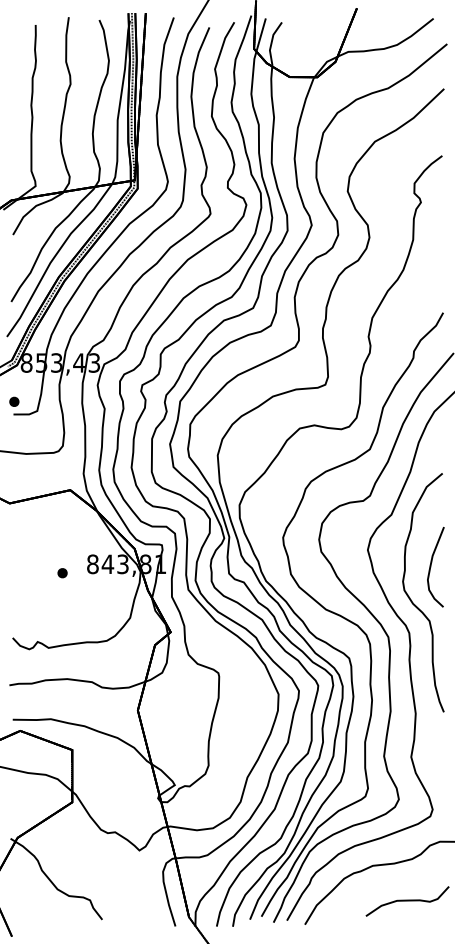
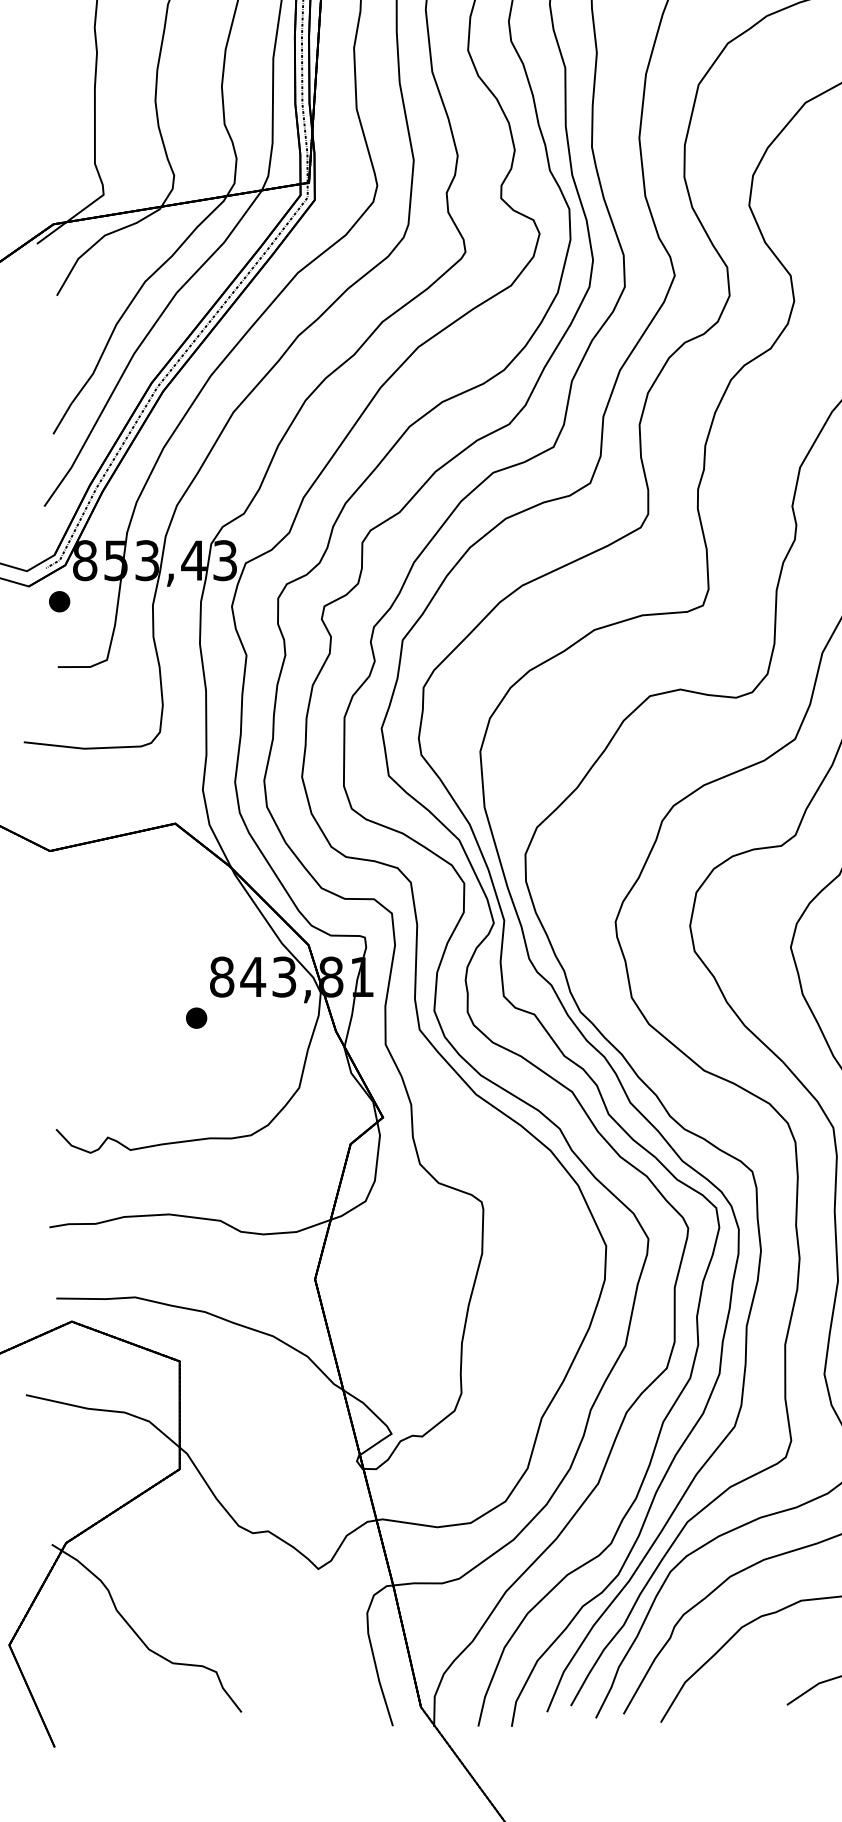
part: (14, 401) -> (59, 600), moved
part: (62, 573) -> (196, 1018), moved

